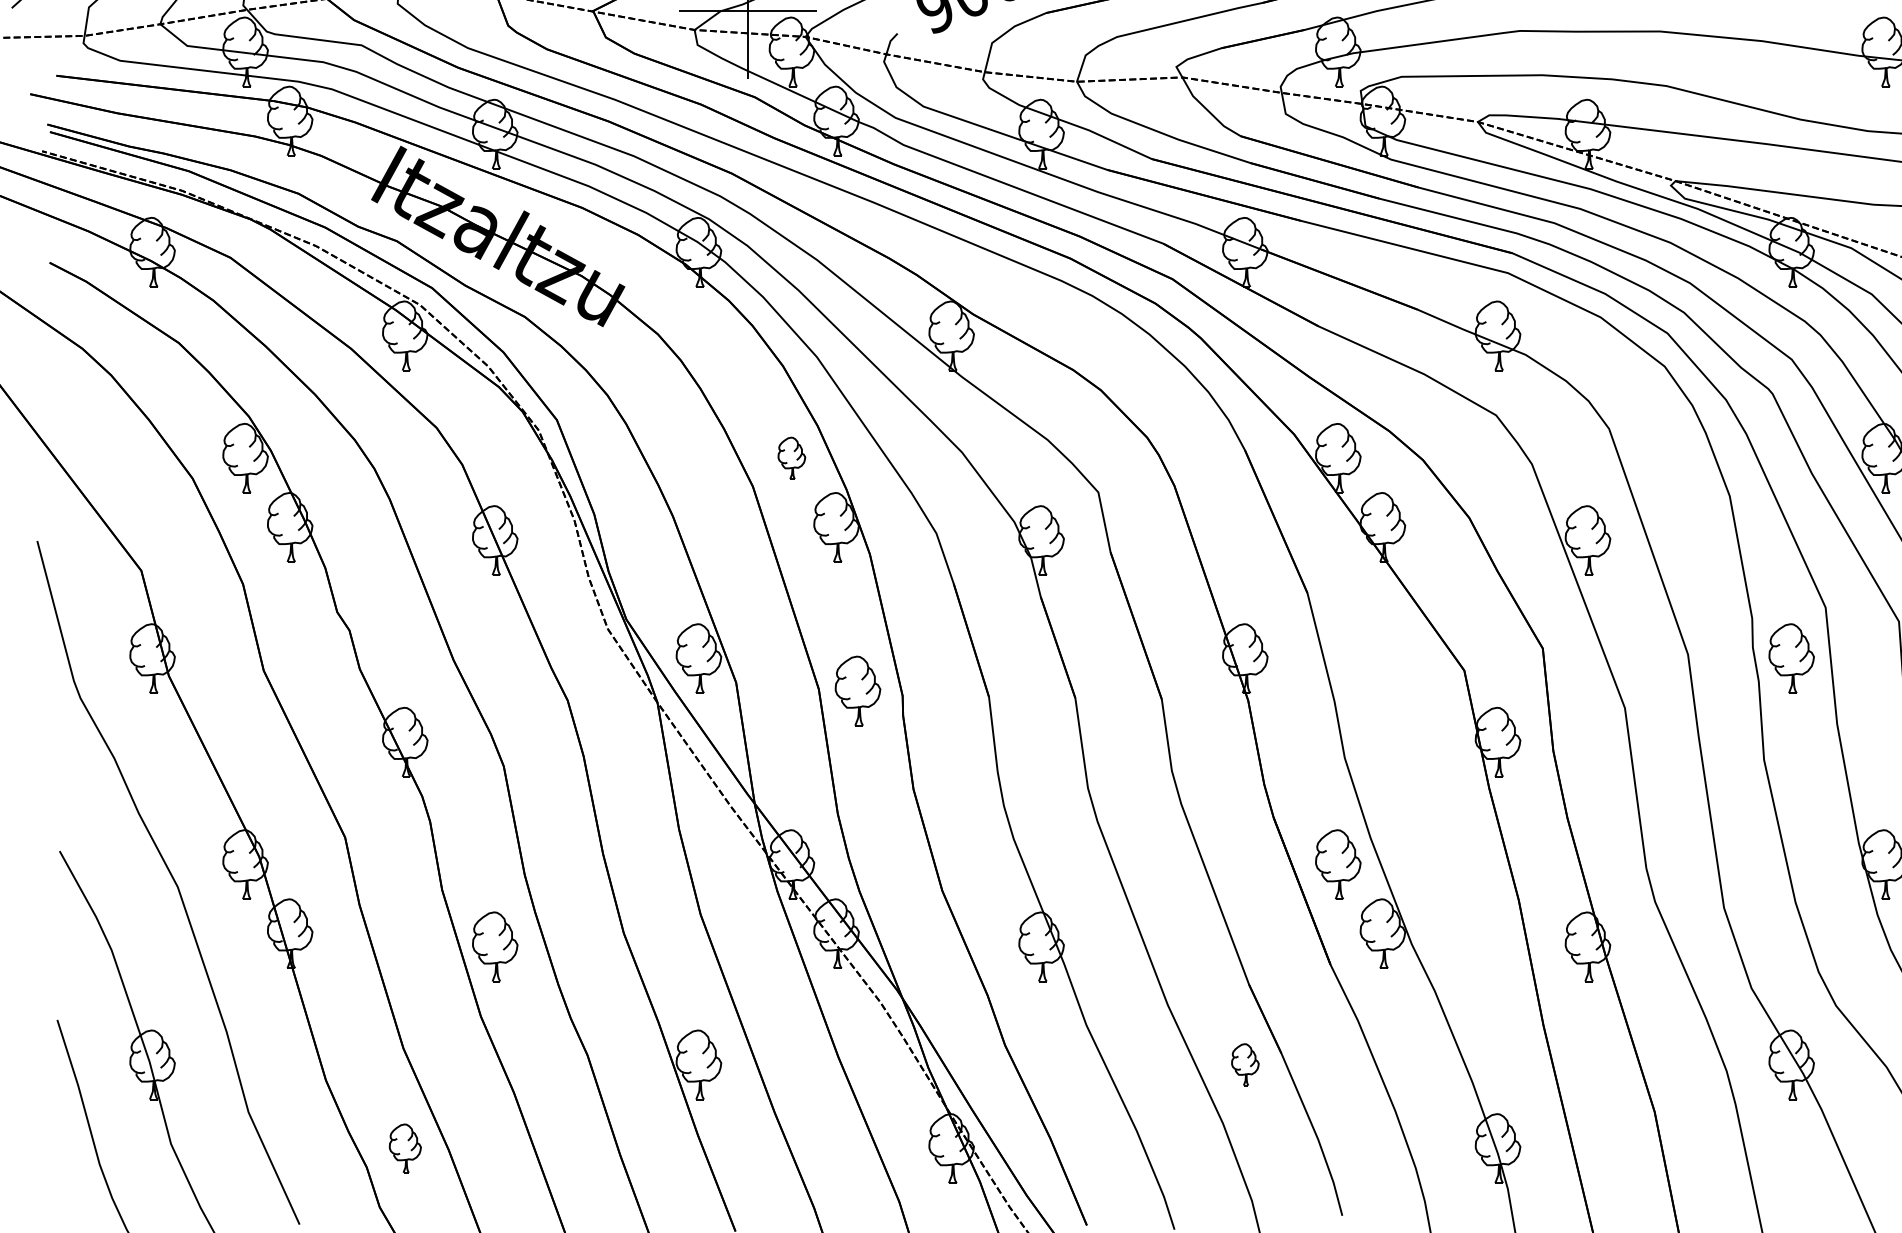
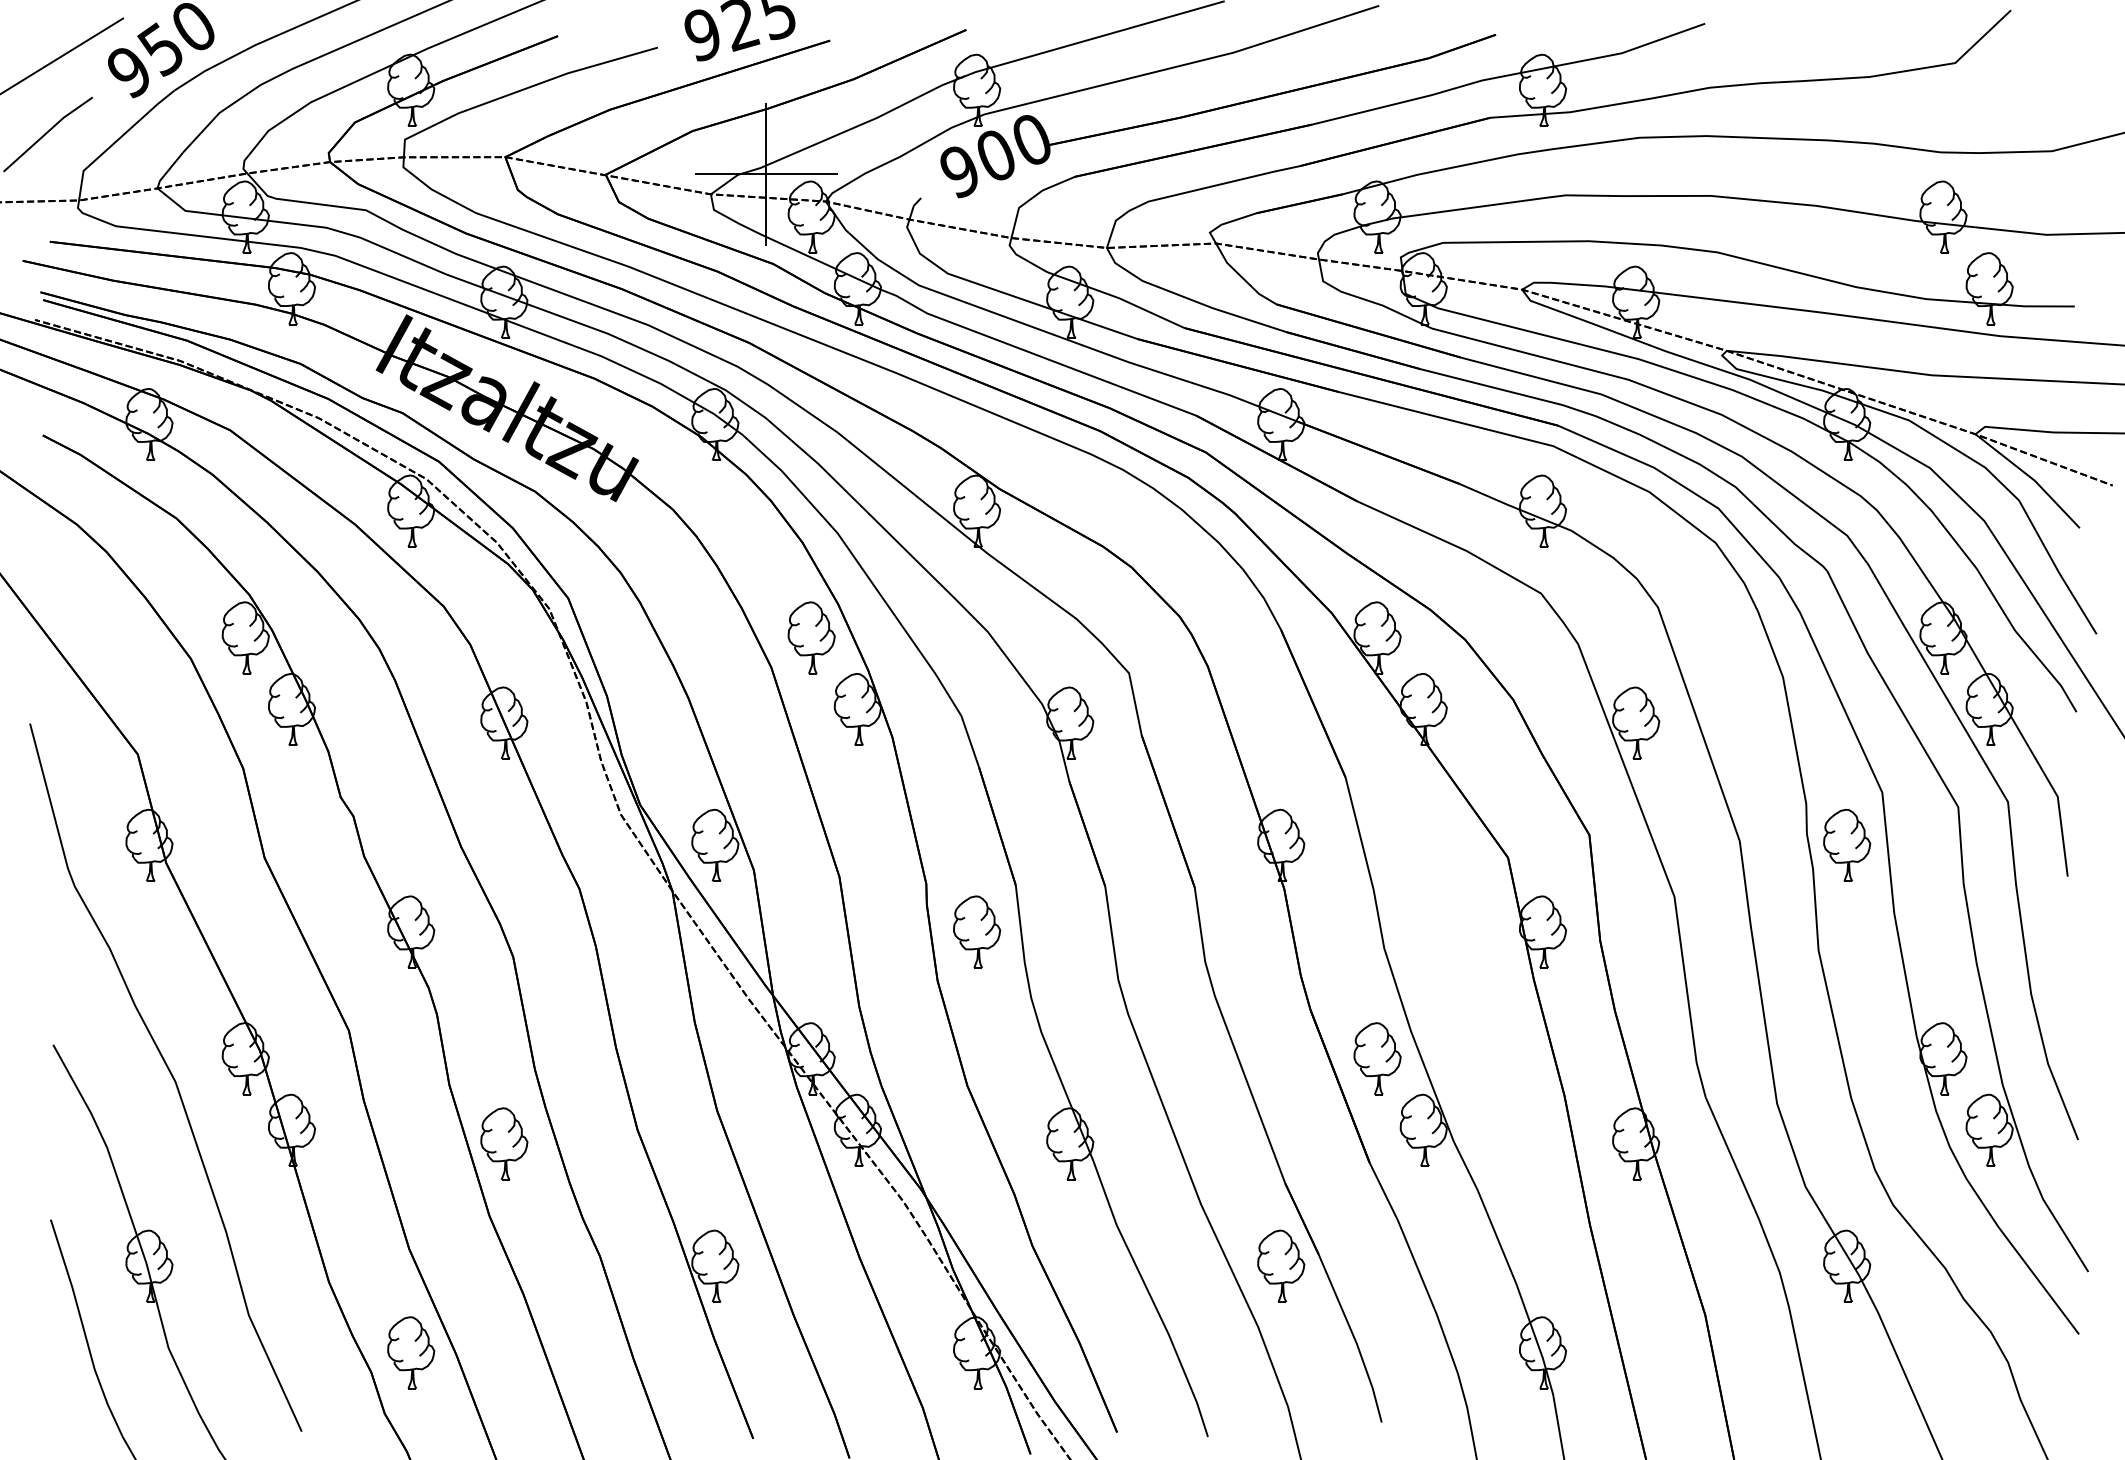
part: (791, 457) -> (811, 637), size x1.67
part: (858, 690) -> (977, 931), moved
part: (1245, 1064) -> (1281, 1265), size x1.67
part: (405, 1148) -> (411, 1352), size x1.43

